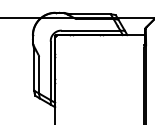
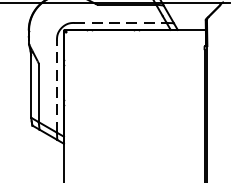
line: (91, 30) -> (121, 22), solid -> dashed
line: (50, 70) -> (56, 85), solid -> dashed

